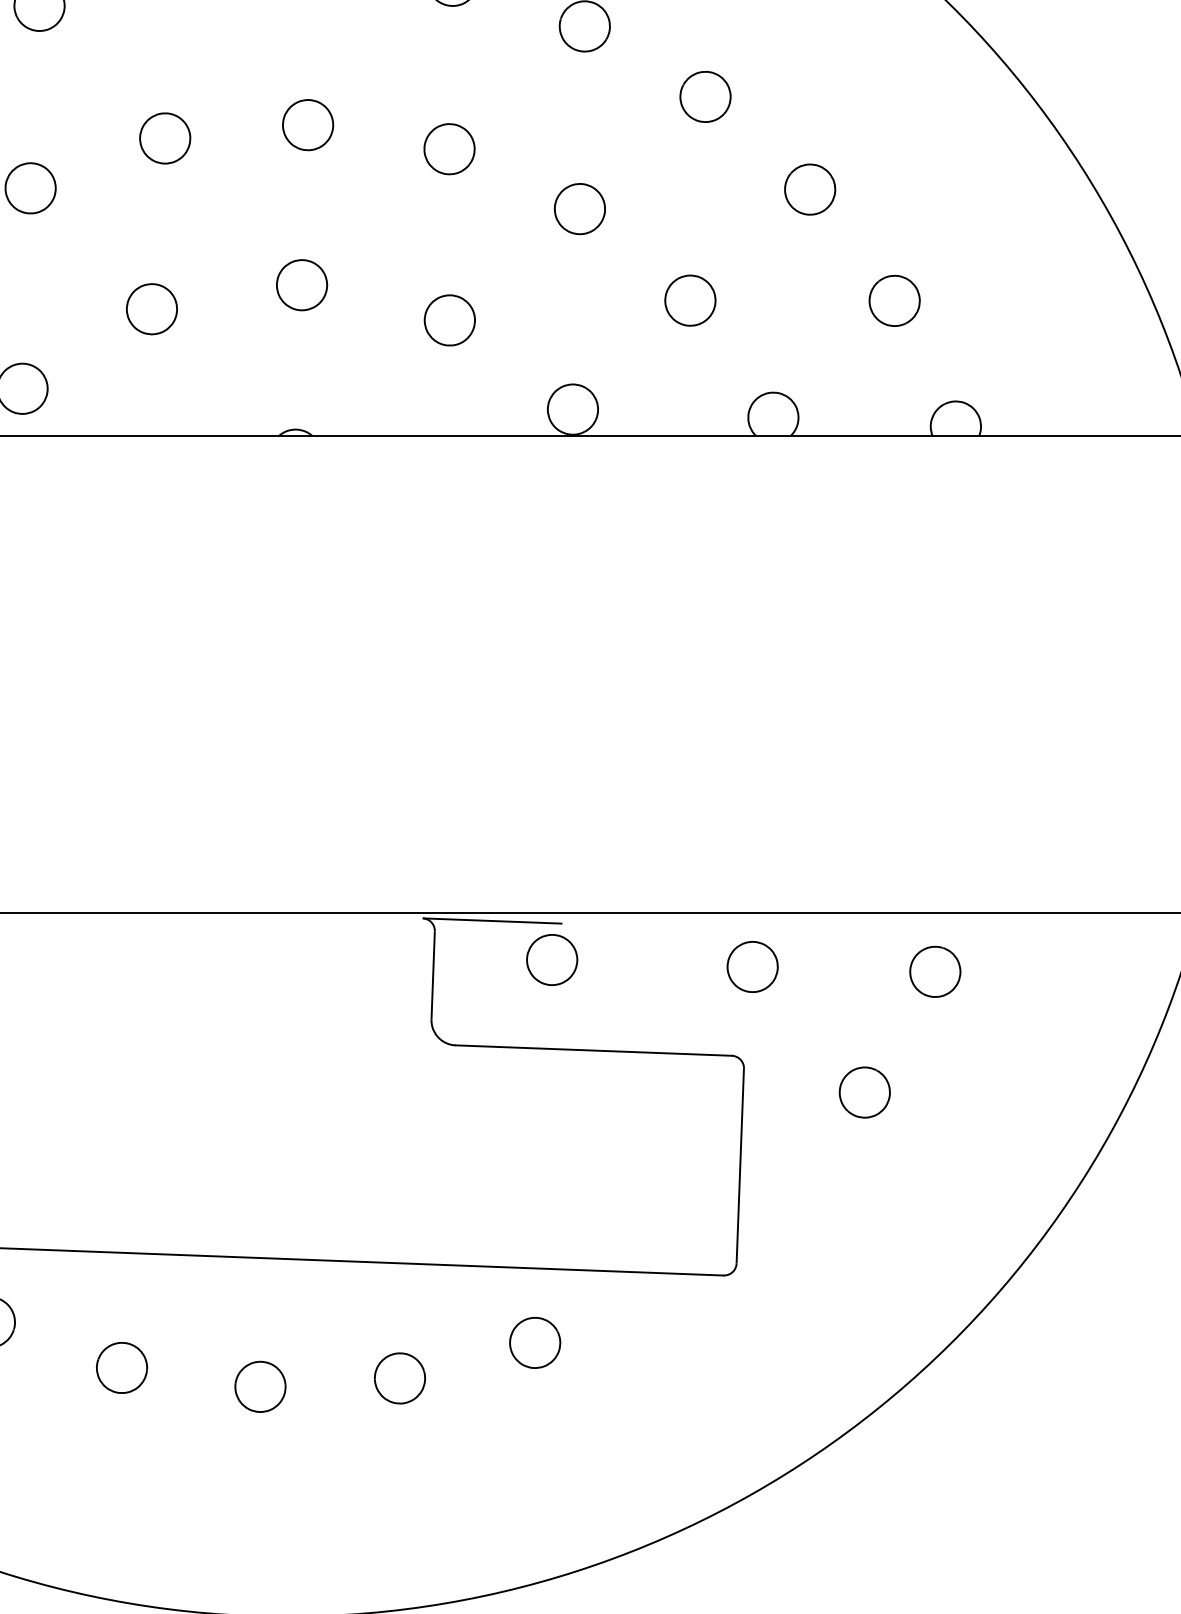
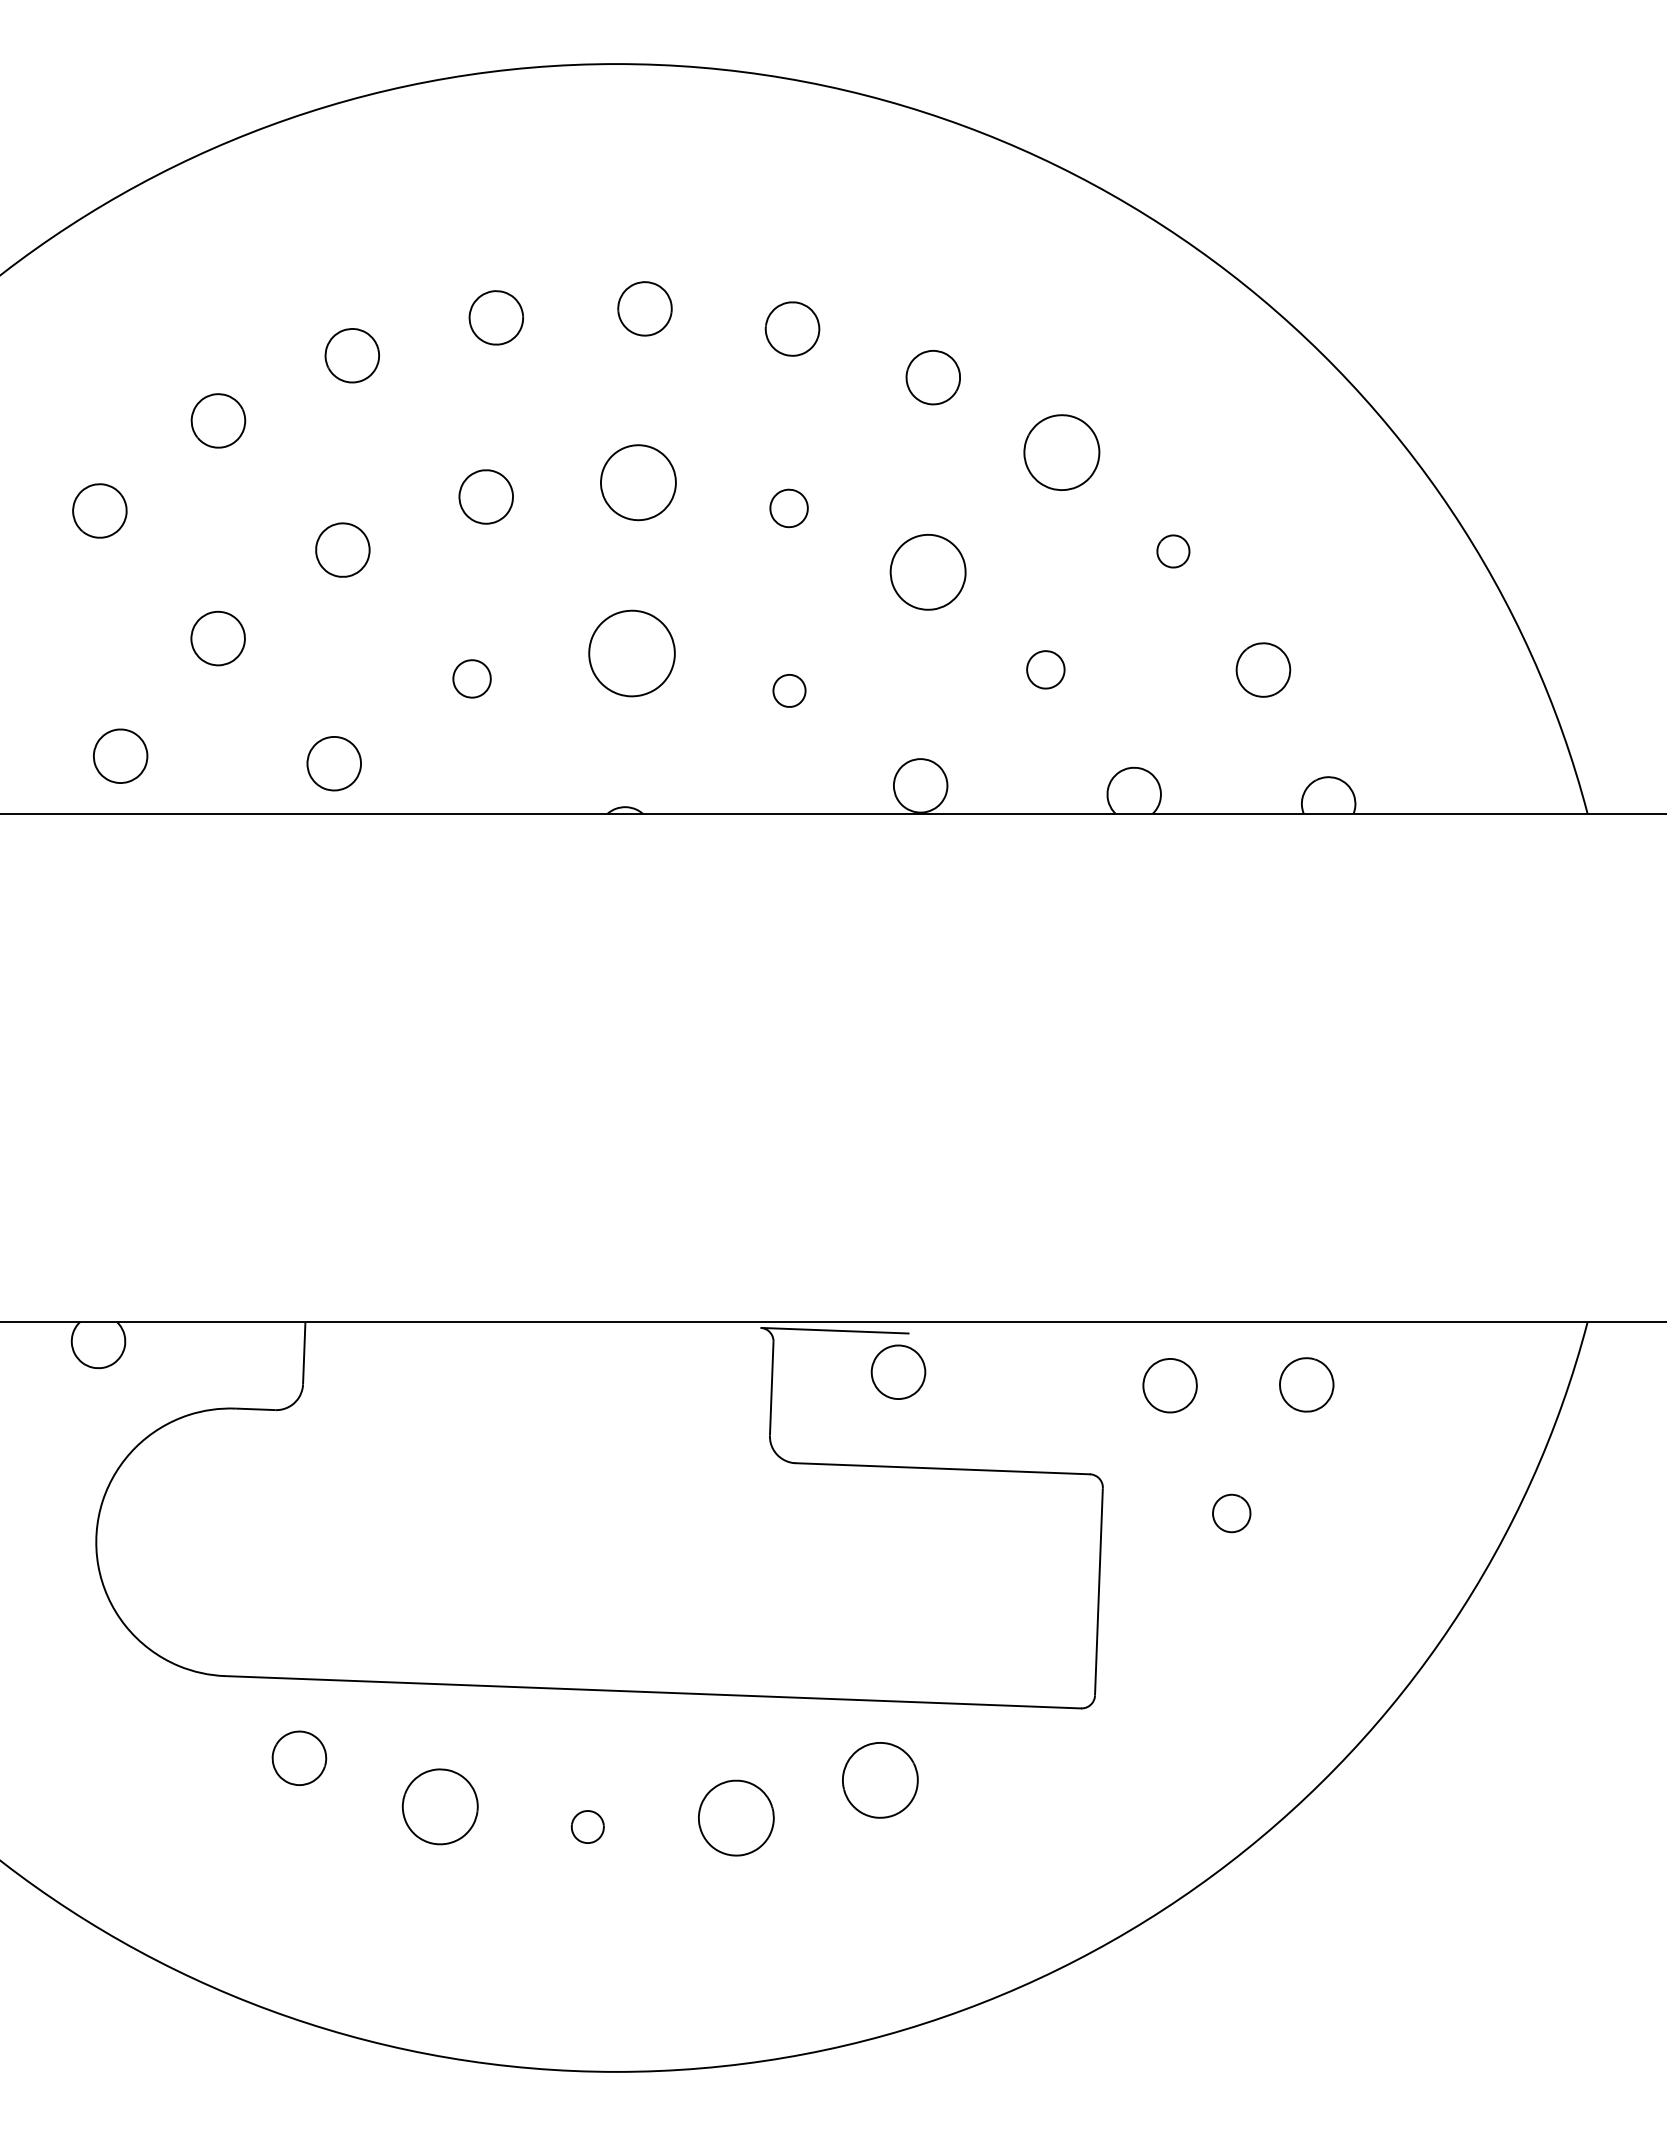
part: (705, 96) -> (1061, 452), size x1.4
part: (308, 124) -> (638, 482), size x1.4
part: (448, 149) -> (788, 508), size x0.7
part: (810, 189) -> (1173, 551), size x0.6
part: (579, 208) -> (927, 571), size x1.4
part: (301, 284) -> (631, 652), size x1.6
part: (690, 300) -> (1045, 669), size x0.7
part: (151, 308) -> (471, 678), size x0.7
part: (449, 320) -> (789, 690), size x0.6
part: (752, 966) -> (1169, 1385), moved
part: (864, 1092) -> (1231, 1513), size x0.7
part: (535, 1342) -> (880, 1779), size x1.4
part: (121, 1367) -> (439, 1806), size x1.4
part: (400, 1377) -> (736, 1817), size x1.4
part: (260, 1386) -> (587, 1826), size x0.6

